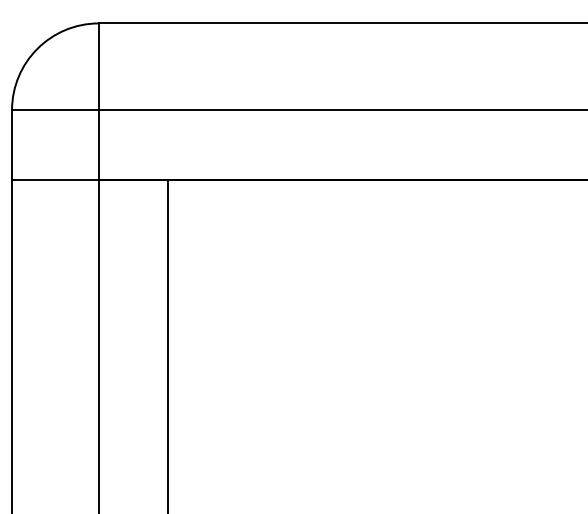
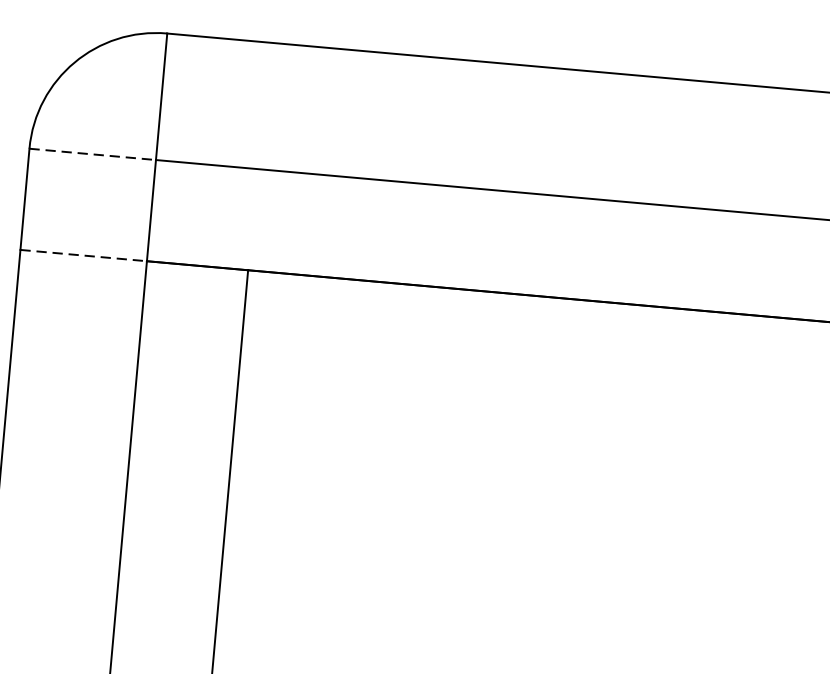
line: (55, 110) -> (92, 154), solid -> dashed
line: (55, 179) -> (83, 255), solid -> dashed

